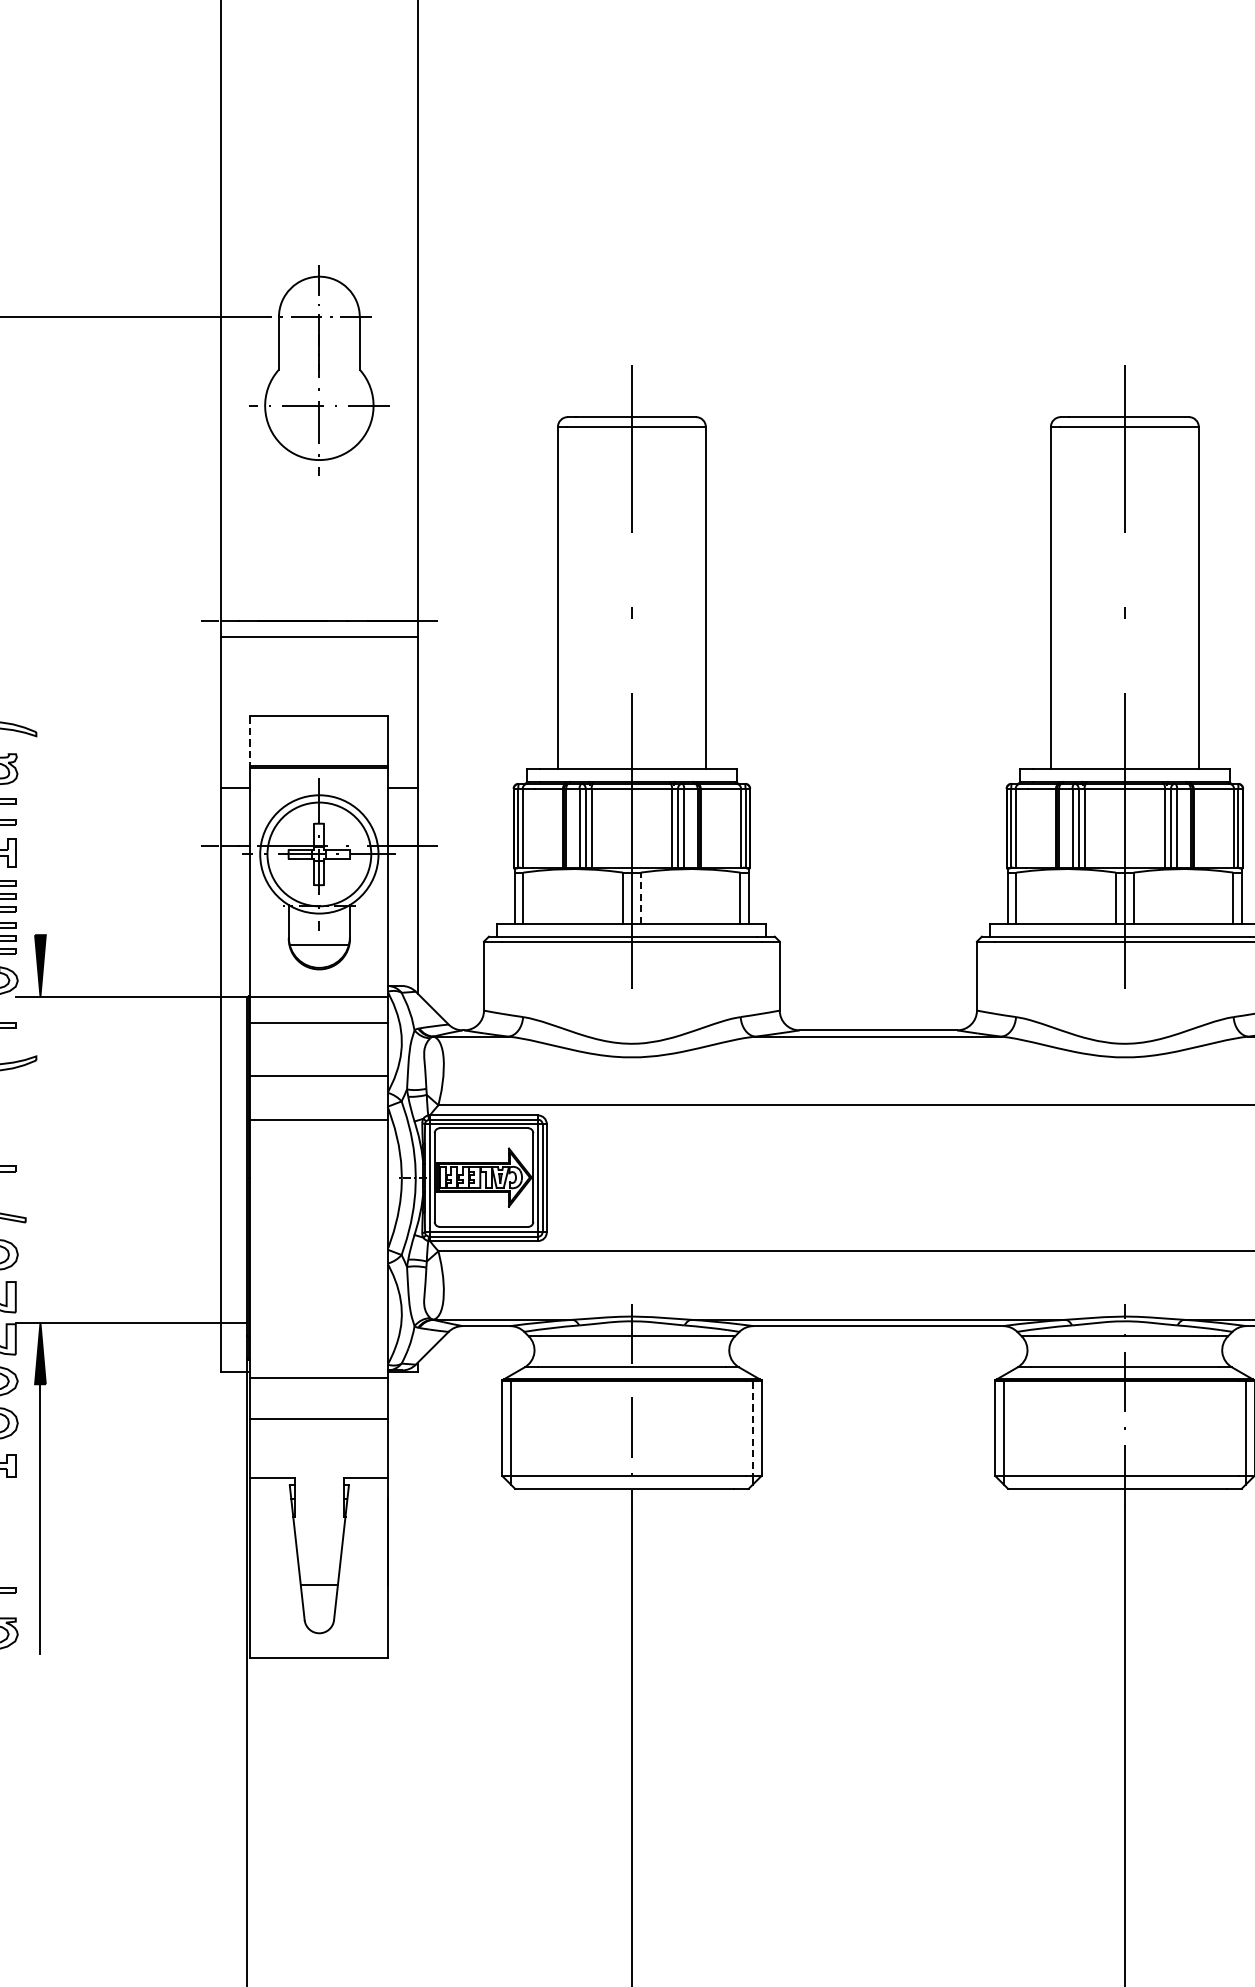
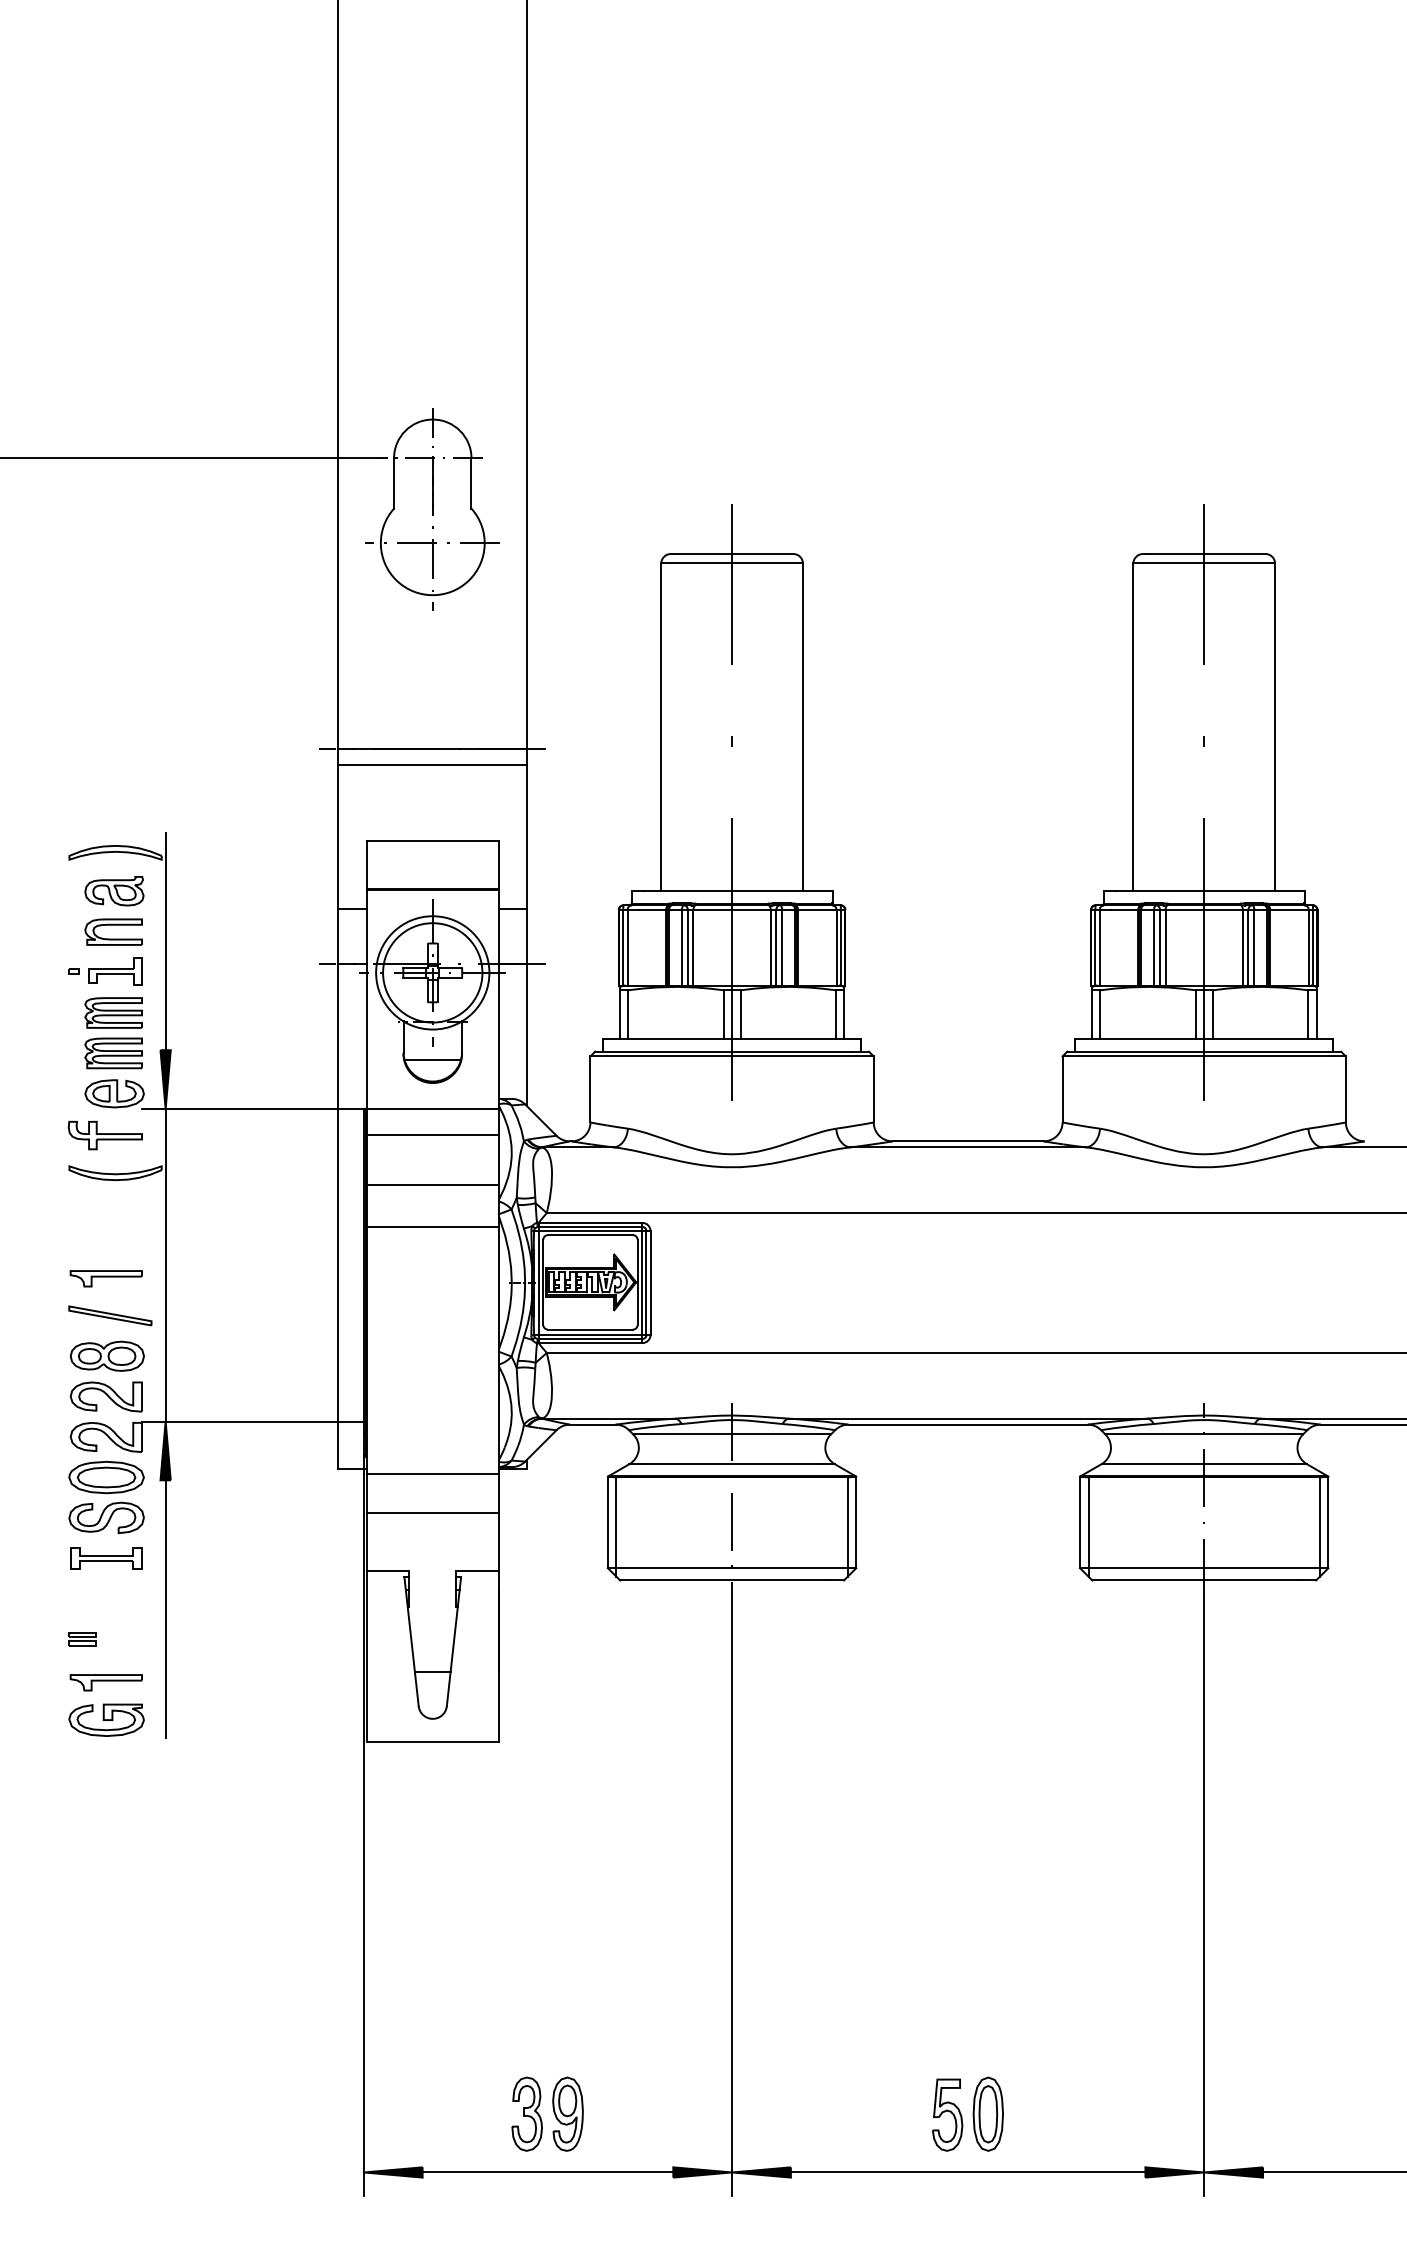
line: (250, 741) -> (366, 864), dashed -> solid
line: (40, 821) -> (165, 941), added
line: (640, 897) -> (740, 1014), dashed -> solid
line: (40, 1159) -> (165, 1265), added
line: (752, 1429) -> (847, 1523), dashed -> solid

